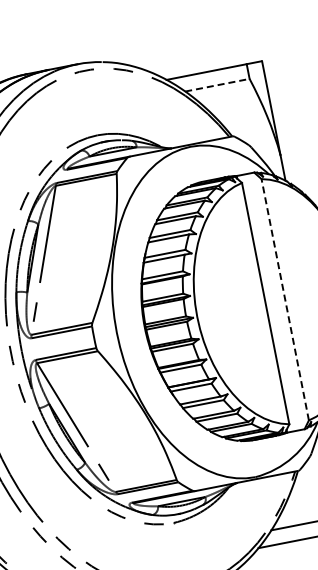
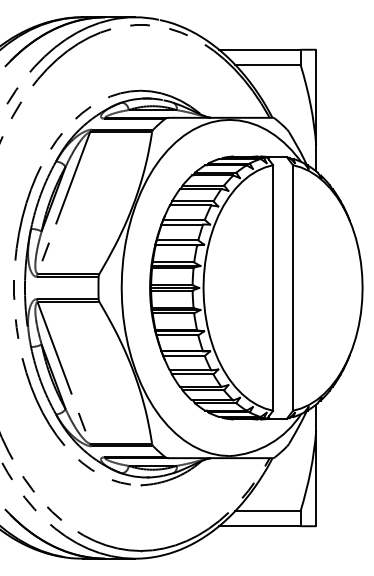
line: (217, 85) -> (267, 64), dashed -> solid
line: (285, 300) -> (293, 288), dashed -> solid

